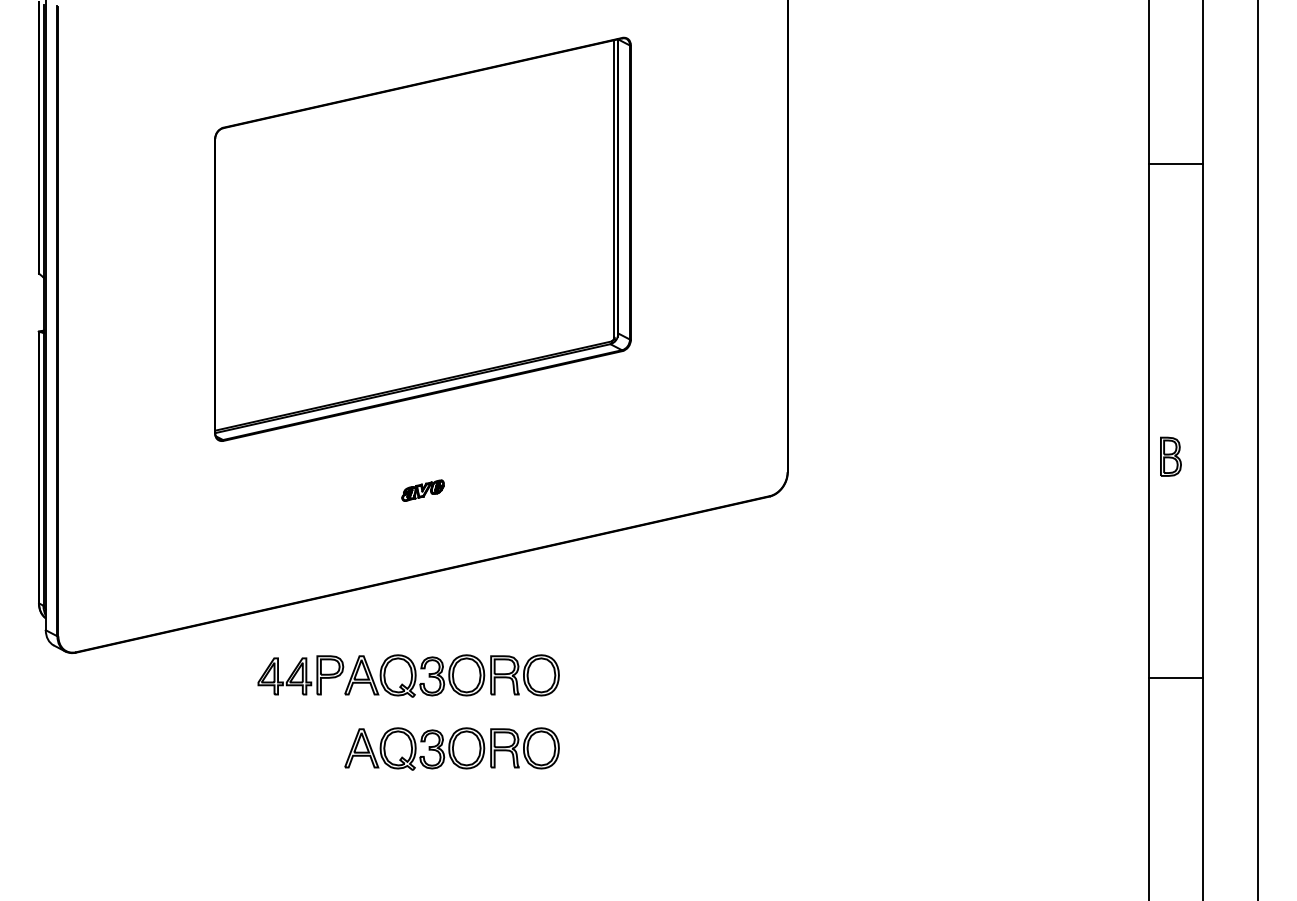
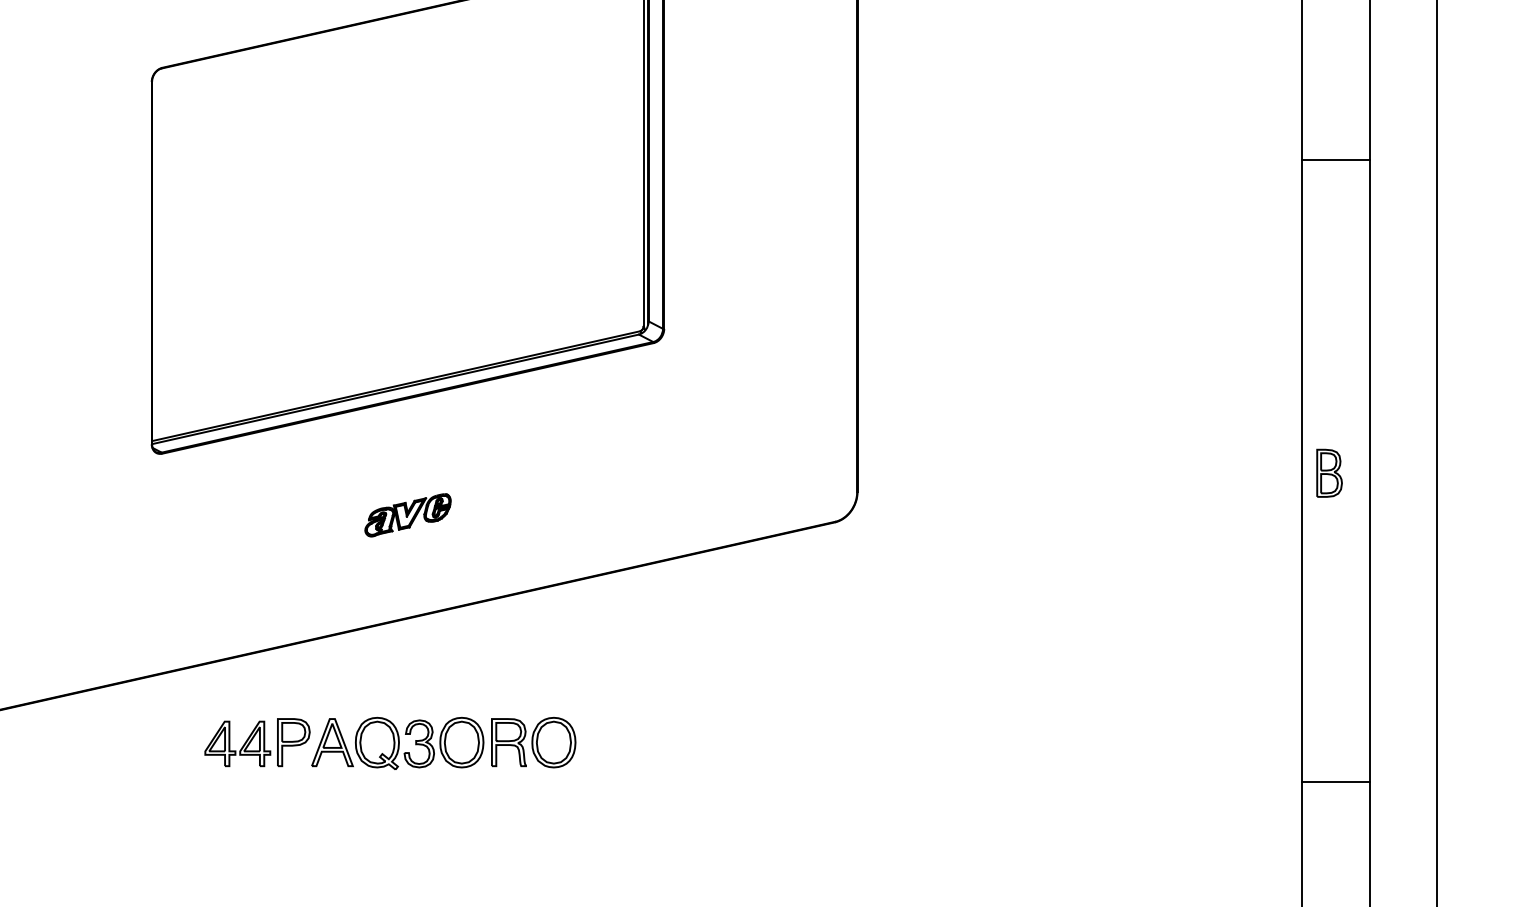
line: (1175, 163) -> (1335, 159), moved
part: (422, 490) -> (407, 514), size x1.67
line: (1175, 678) -> (1335, 782), moved
part: (451, 748) -> (443, 832), removed

